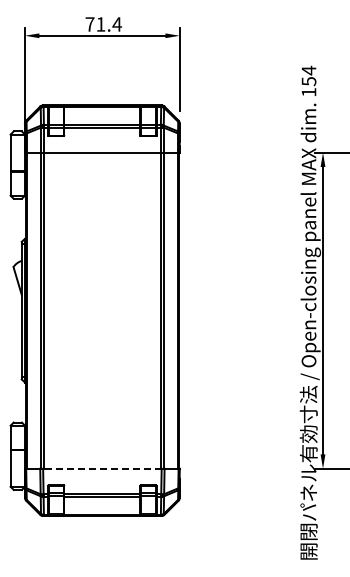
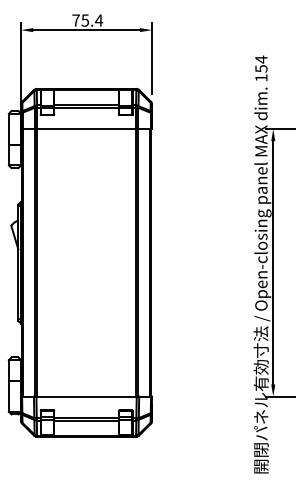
text: (100, 24) -> (84, 20), 71.4 -> 75.4
line: (101, 468) -> (85, 396), dashed -> solid

